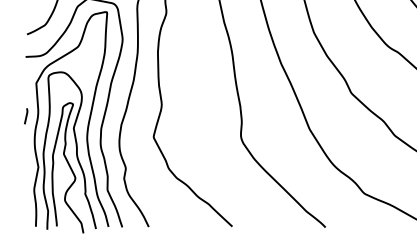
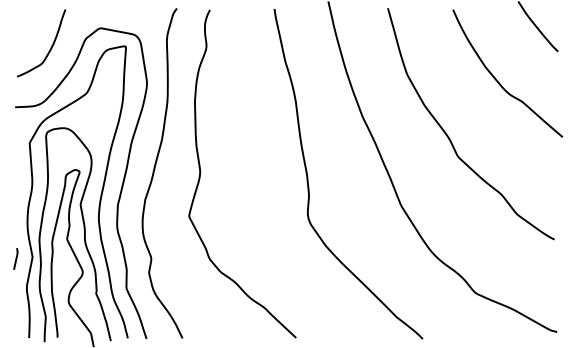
line: (25, 115) -> (15, 258), moved

